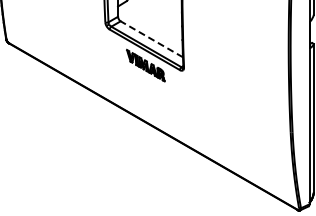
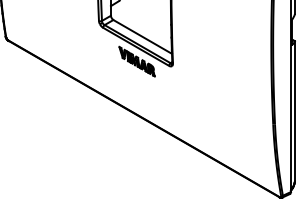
line: (151, 39) -> (142, 37), dashed -> solid

